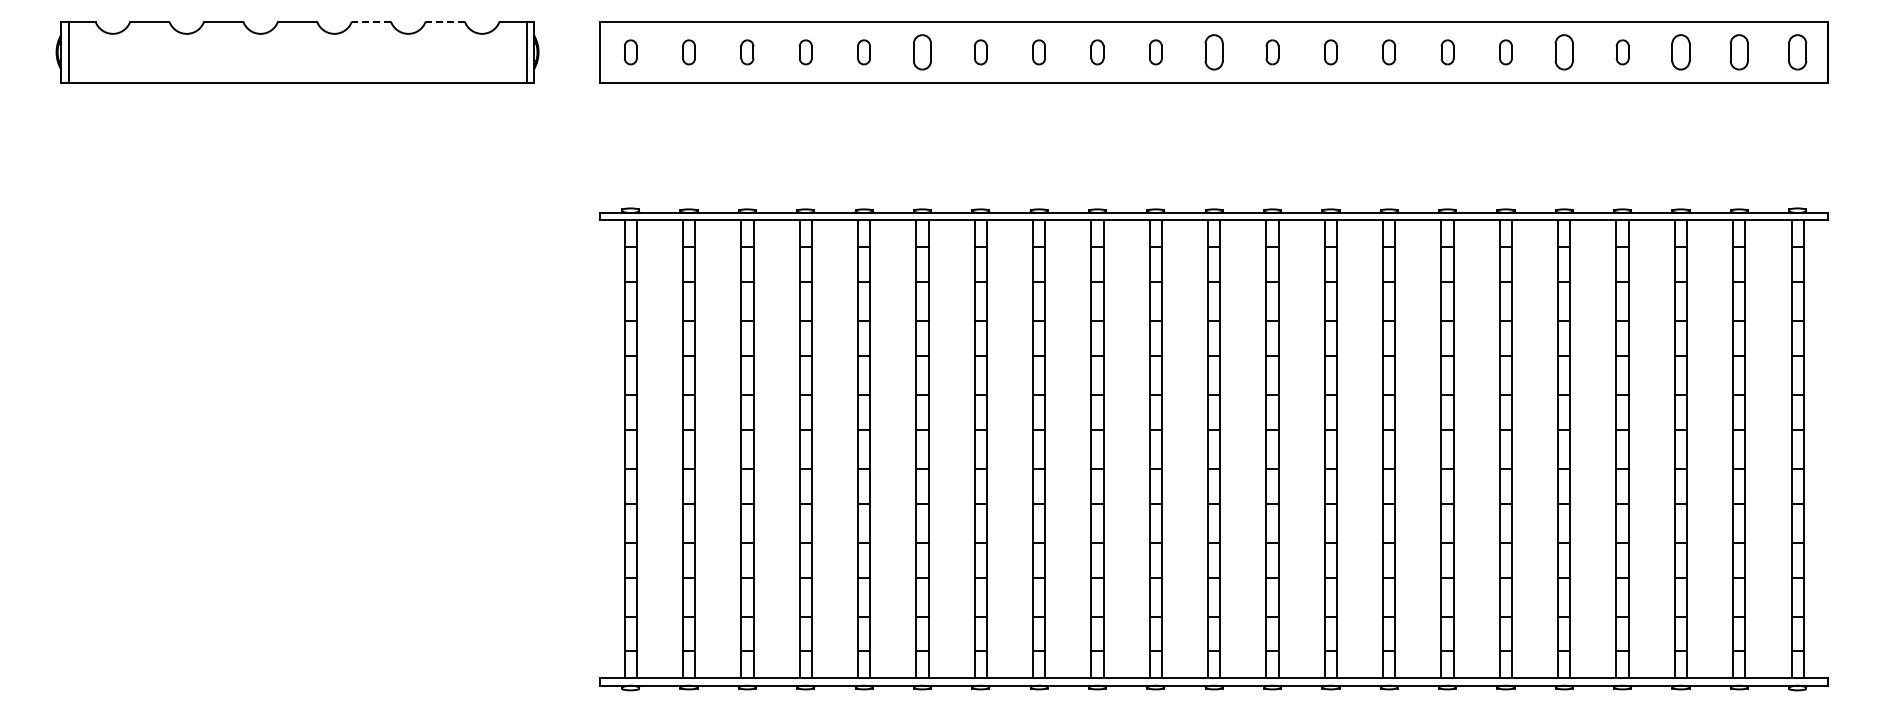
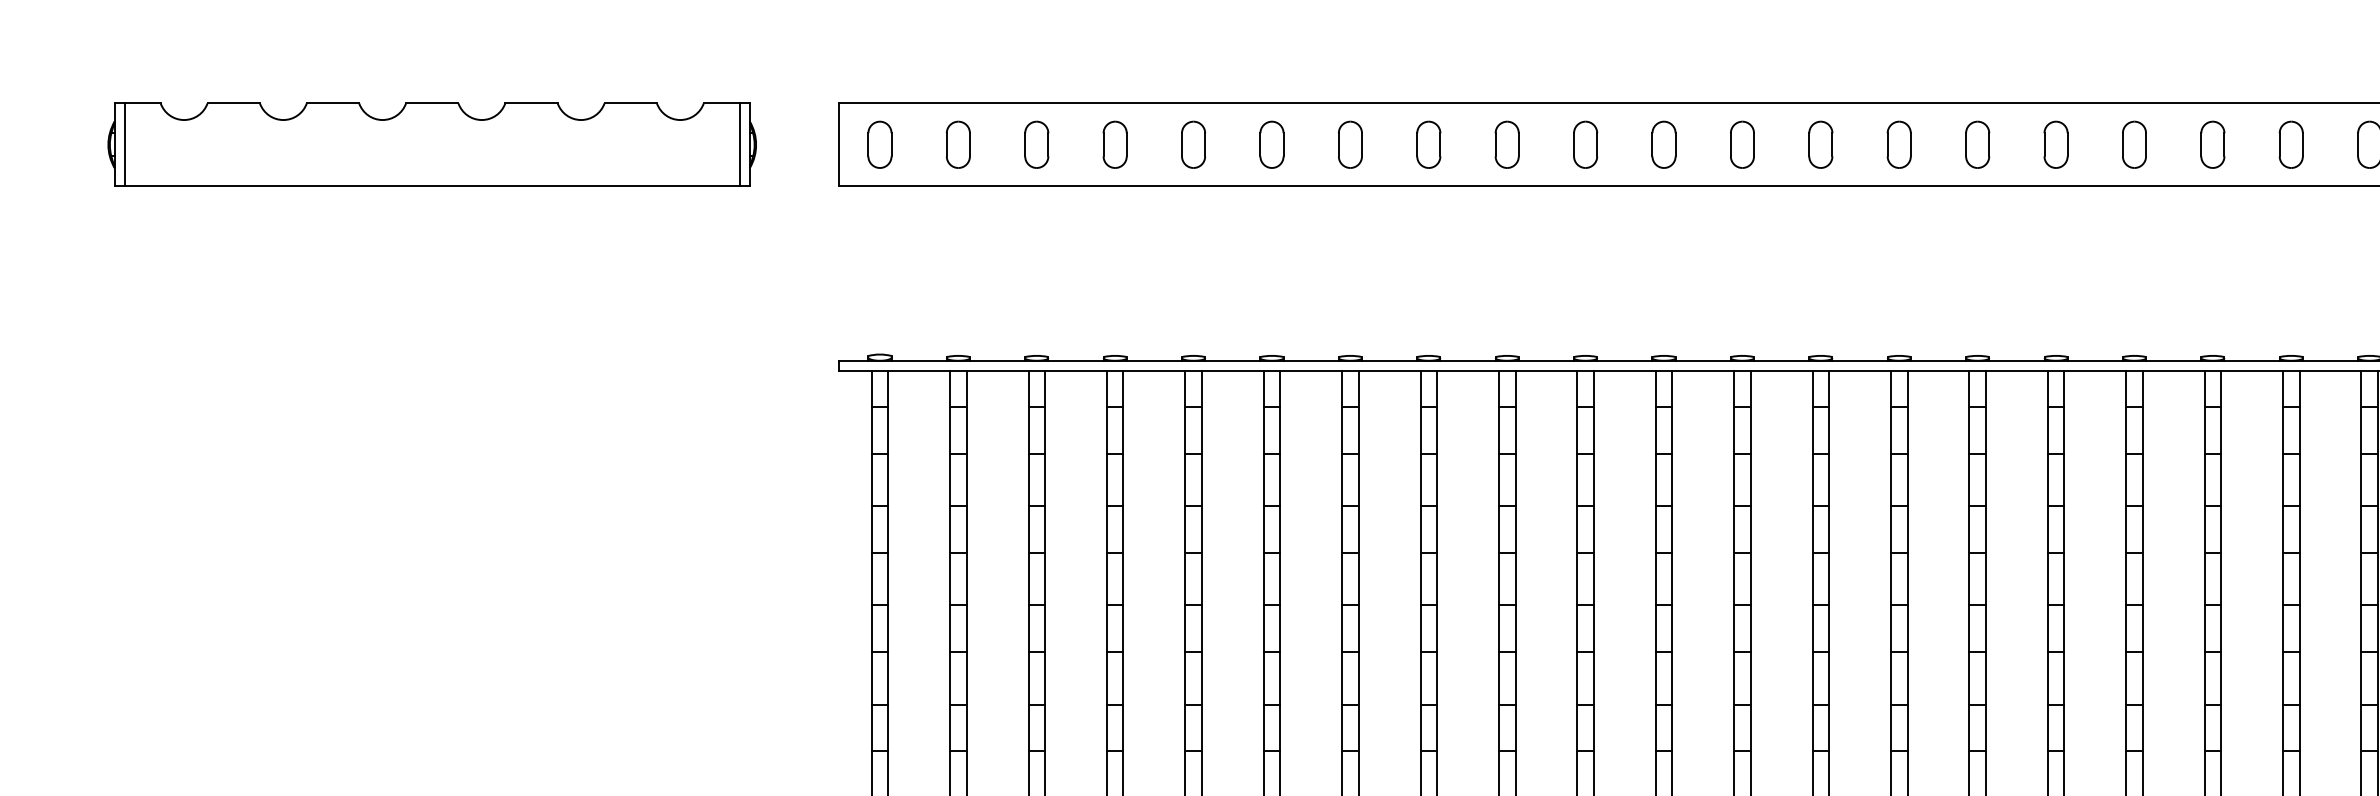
line: (371, 21) -> (531, 103), dashed -> solid
line: (445, 21) -> (631, 103), dashed -> solid
part: (630, 52) -> (879, 145), size x1.43
part: (688, 52) -> (957, 145), size x1.43
part: (747, 52) -> (1036, 145), size x1.43
part: (805, 52) -> (1114, 145), size x1.43
part: (863, 52) -> (1192, 145), size x1.43
part: (980, 52) -> (1349, 145), size x1.43
part: (1038, 52) -> (1427, 145), size x1.43
part: (1097, 52) -> (1507, 145), size x1.43
part: (1155, 52) -> (1585, 145), size x1.43
part: (1272, 52) -> (1742, 145), size x1.43
part: (1330, 52) -> (1820, 145), size x1.43
part: (1388, 52) -> (1898, 145), size x1.43
part: (1447, 52) -> (1977, 145), size x1.43
part: (1505, 52) -> (2055, 145), size x1.43
part: (1622, 52) -> (2212, 145), size x1.43

